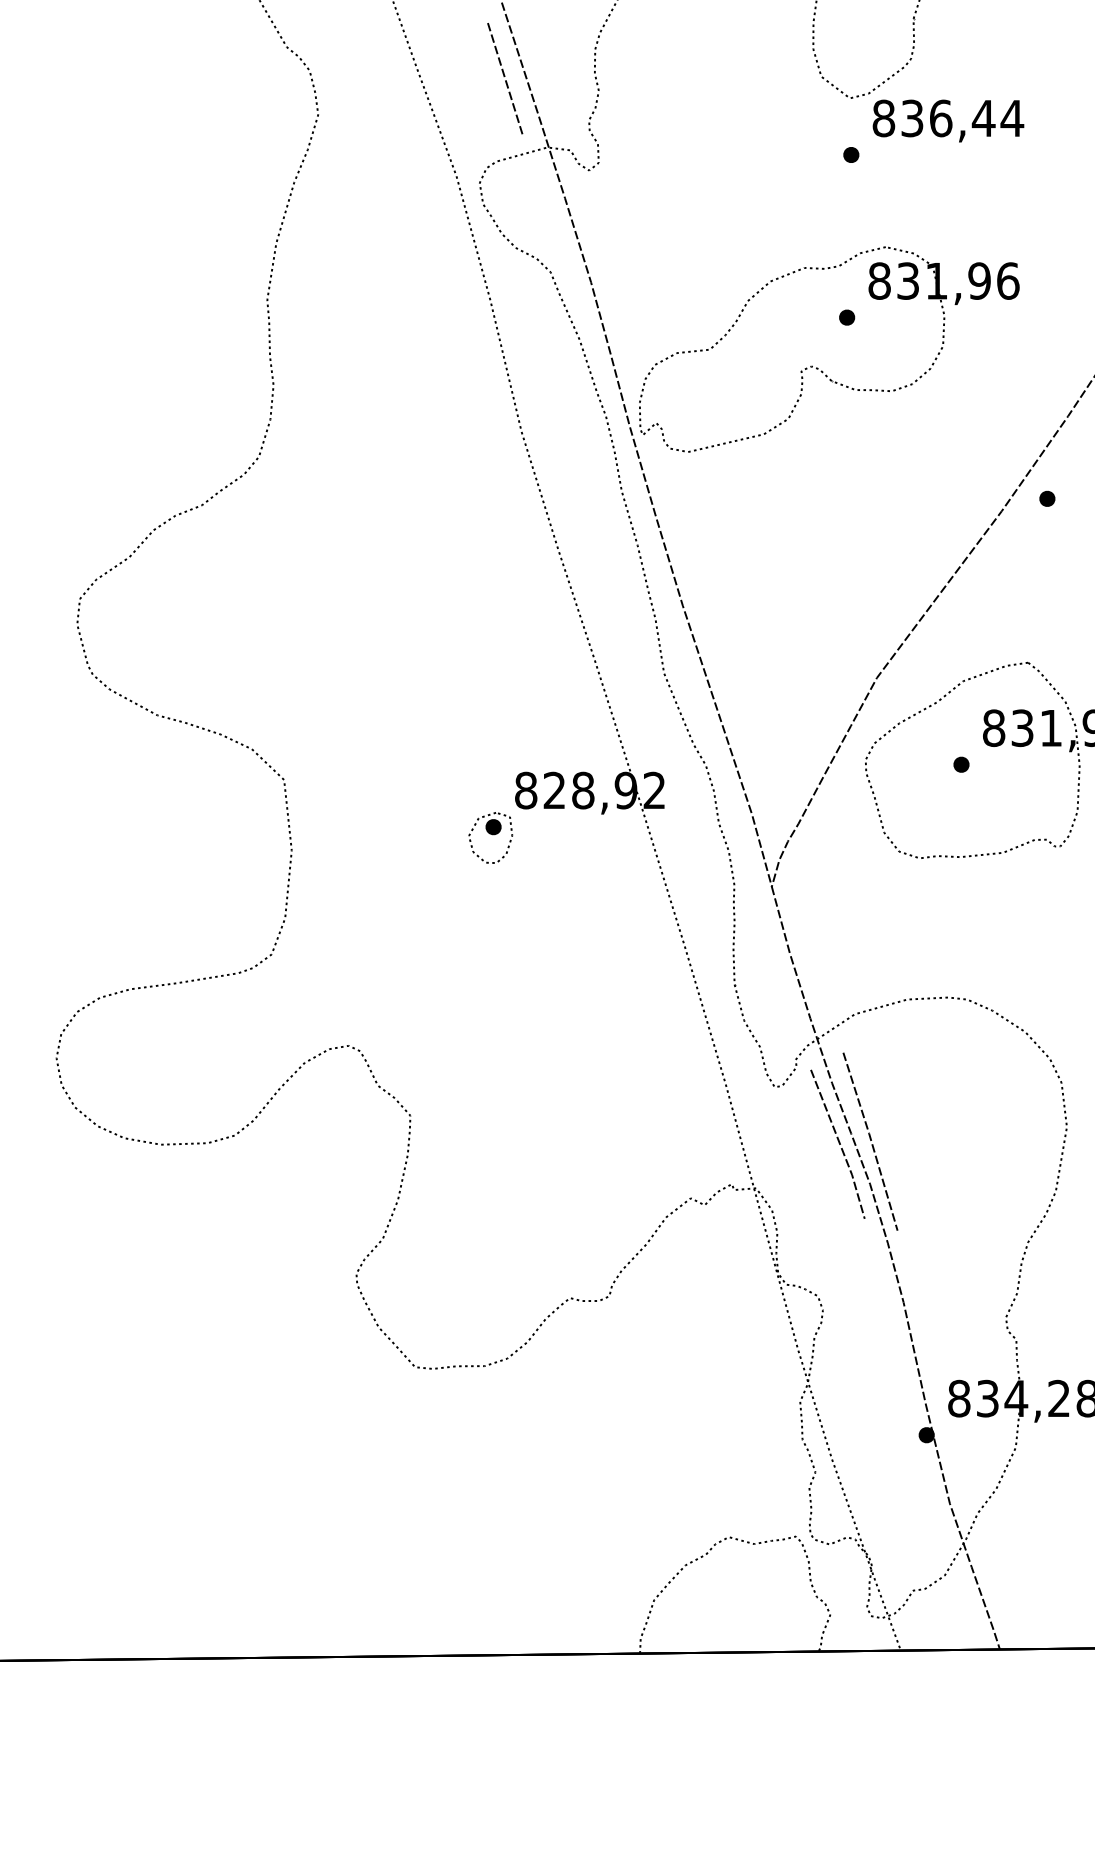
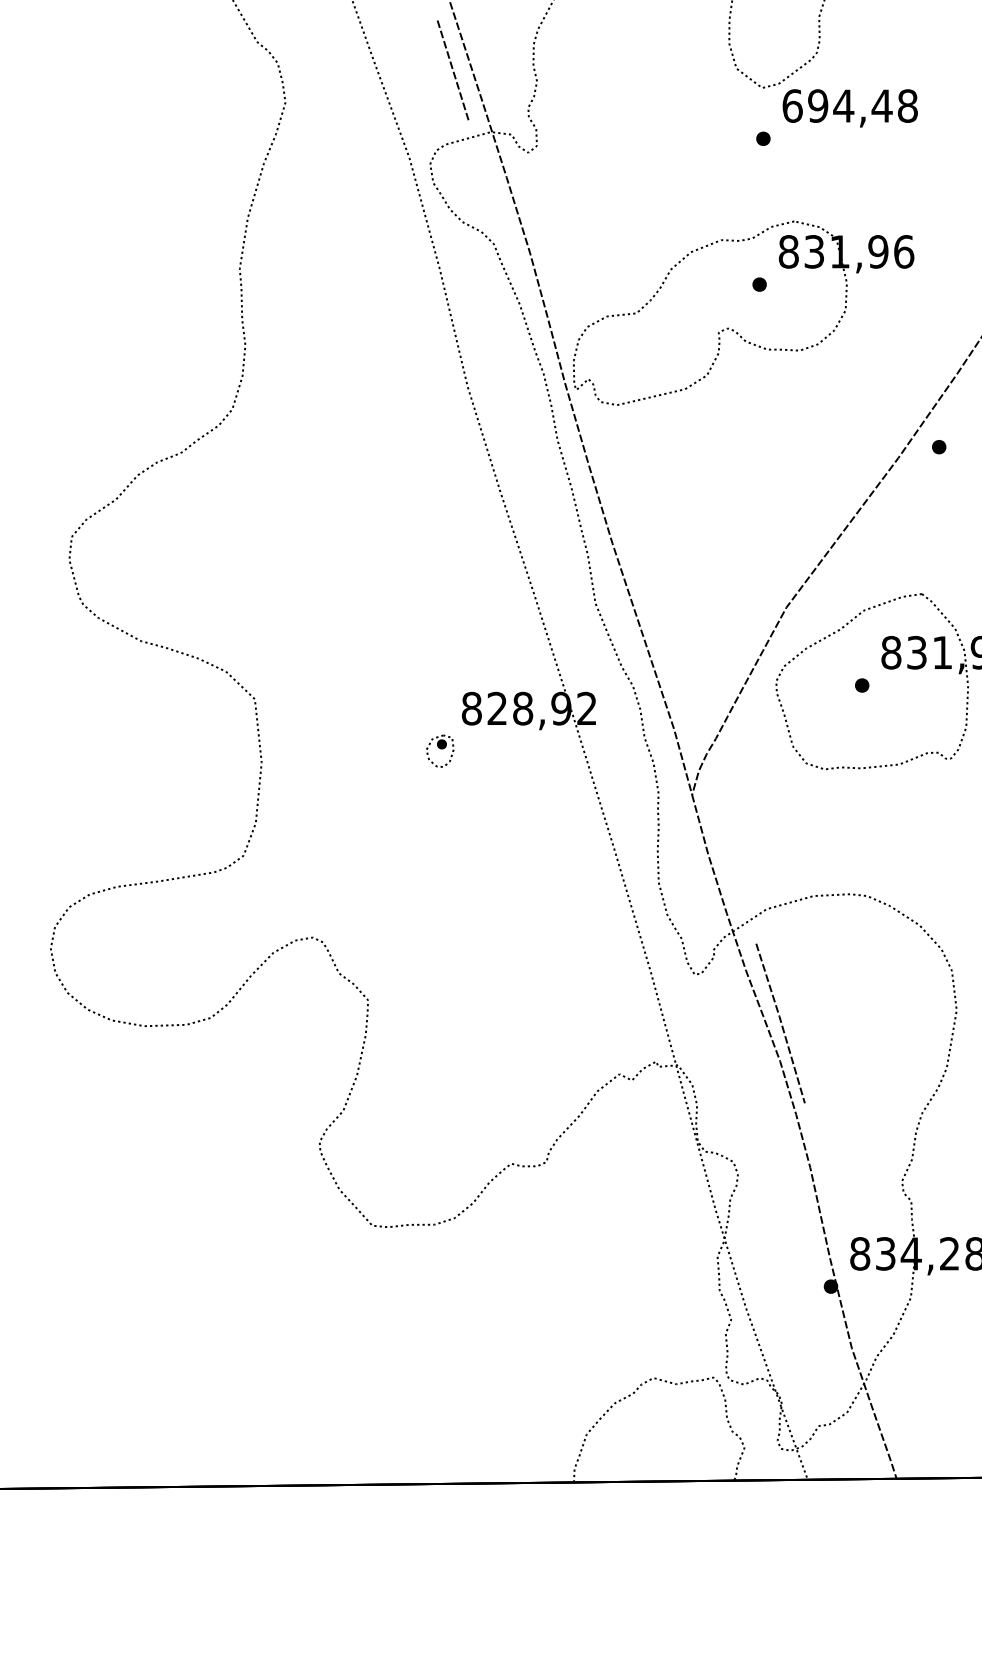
text: (948, 118) -> (850, 106), 836,44 -> 694,48
part: (490, 837) -> (439, 750), size x0.7
line: (838, 1143) -> (751, 1025), removed

